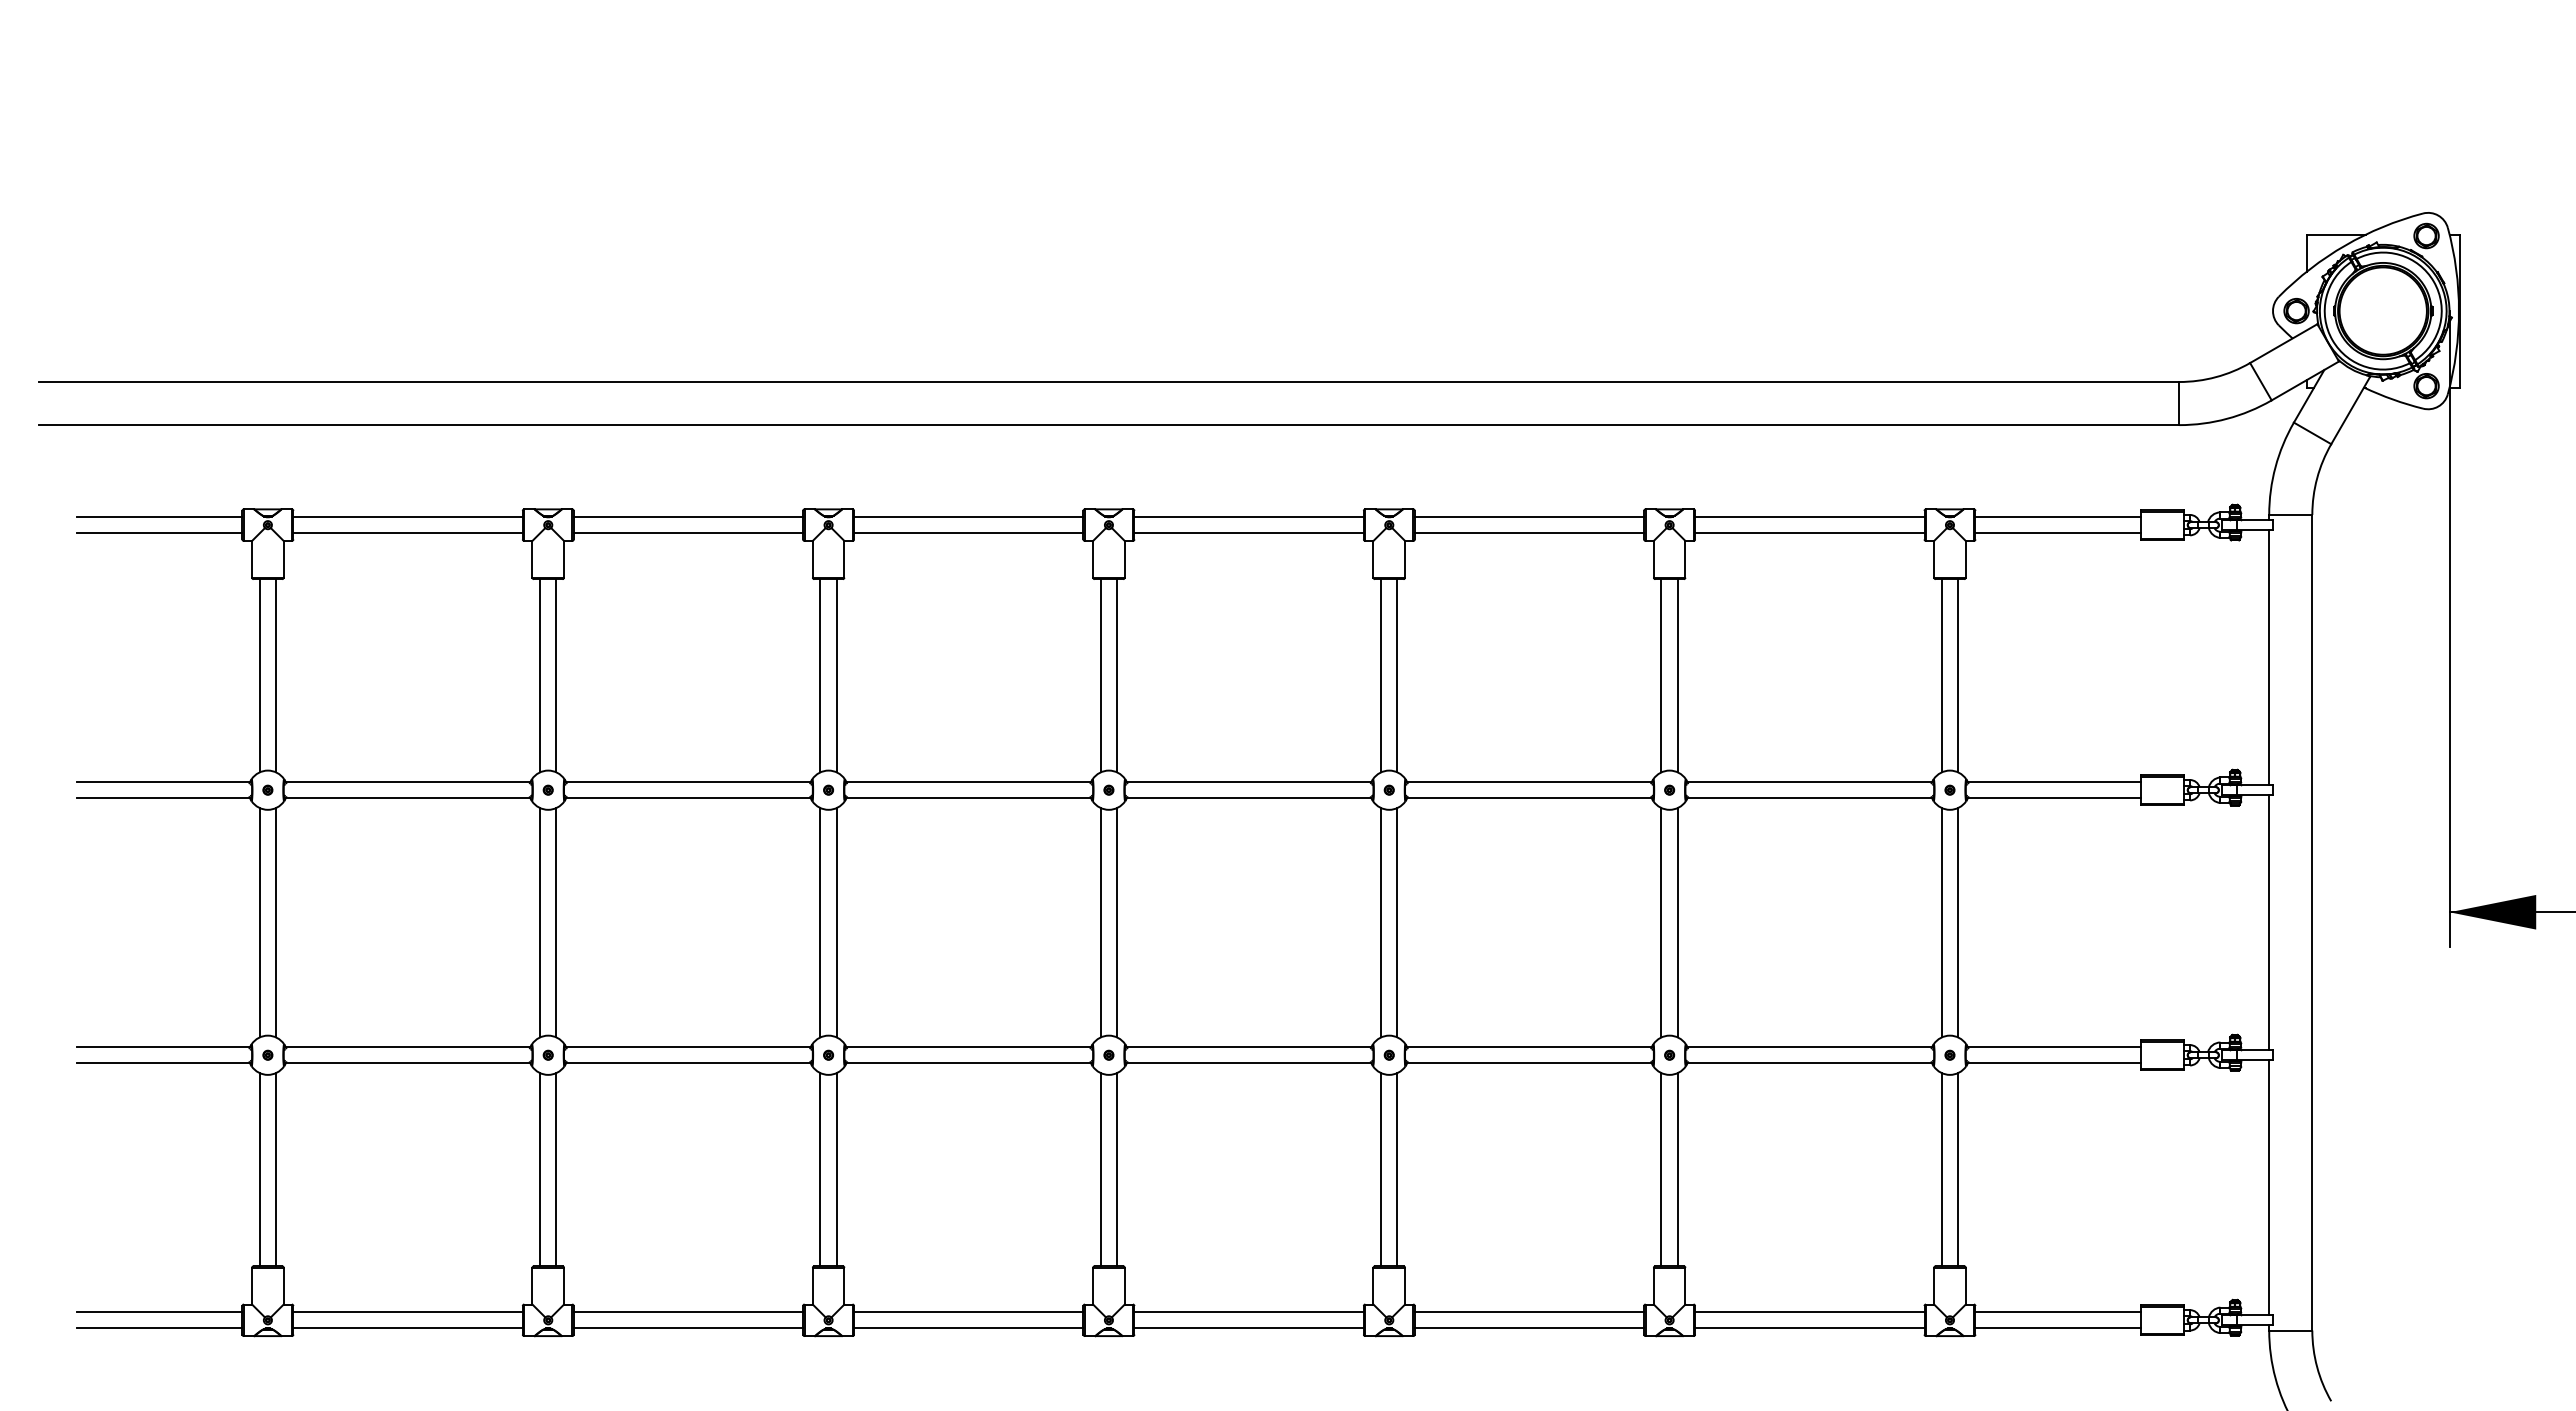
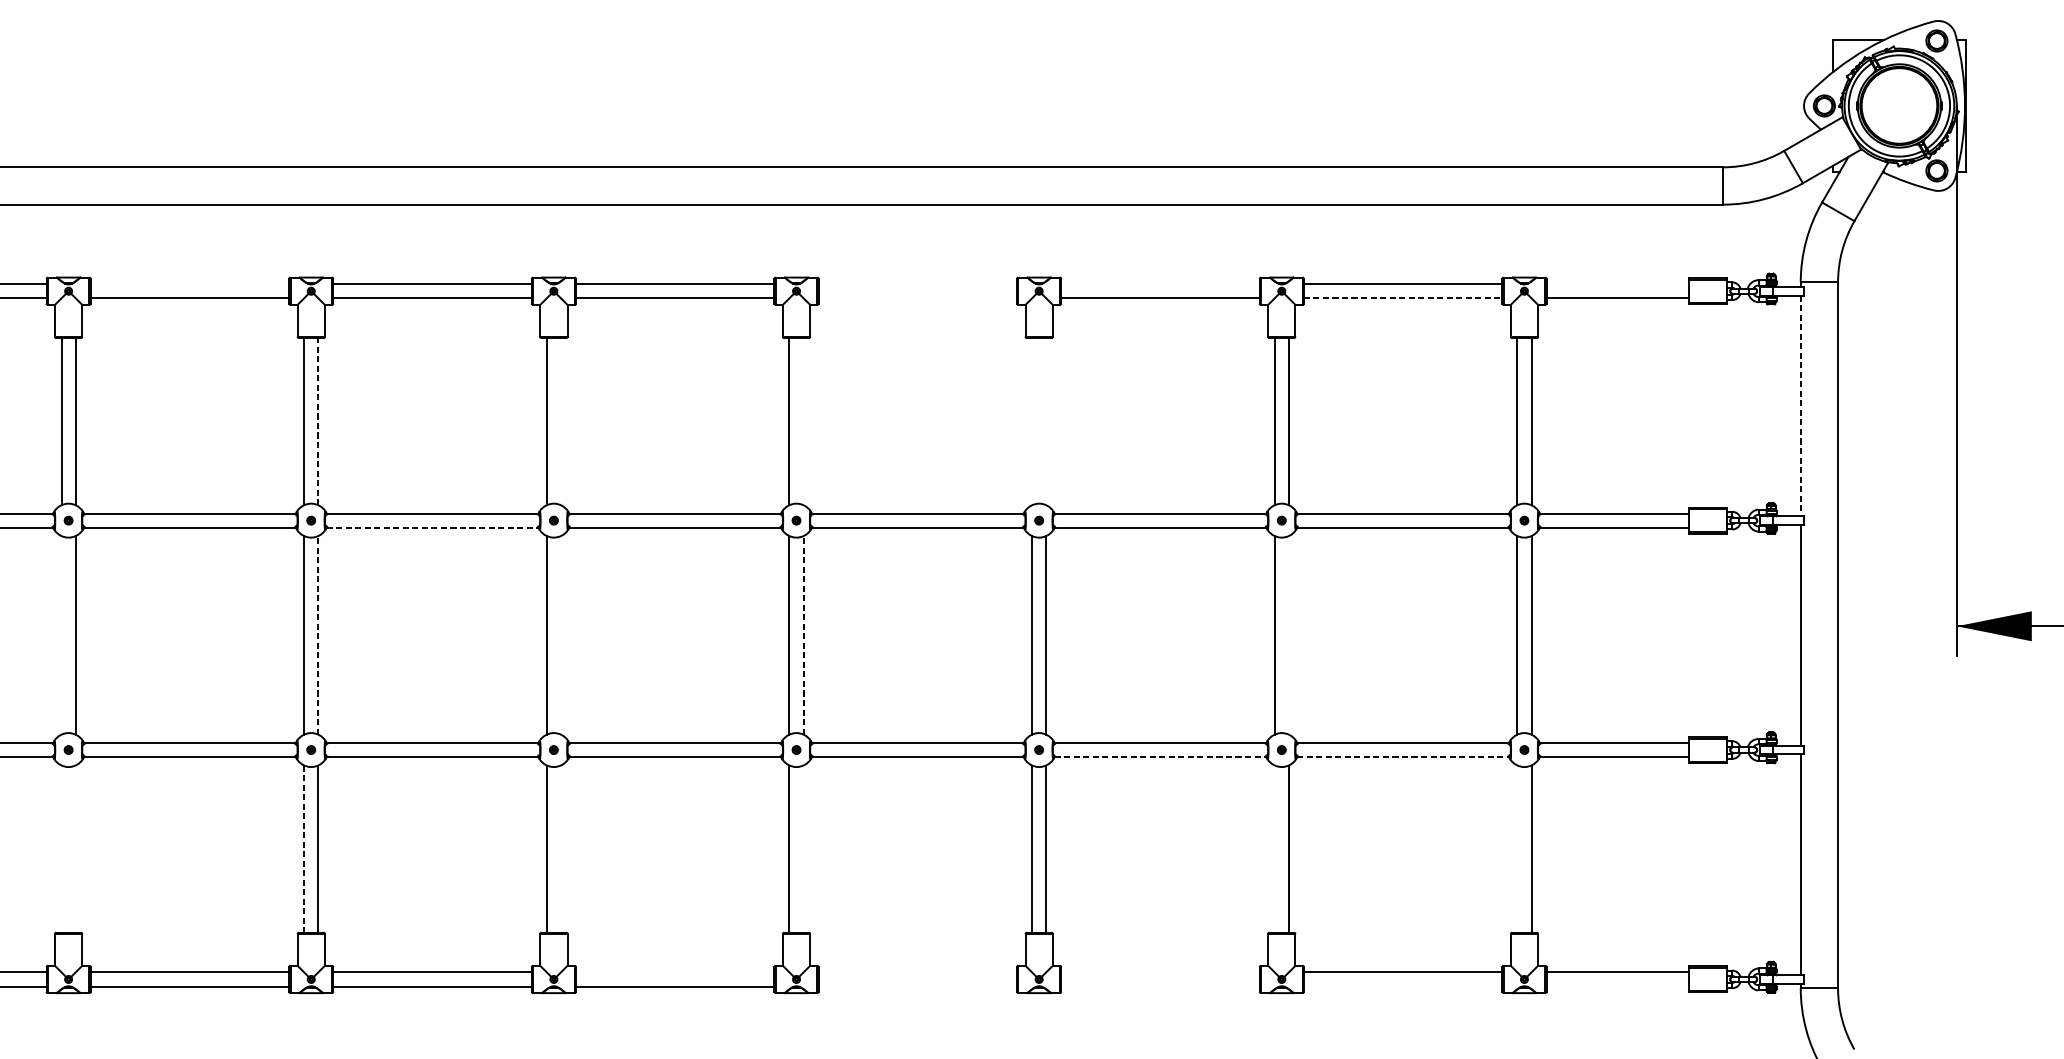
line: (407, 517) -> (189, 284), removed
line: (1248, 517) -> (917, 284), removed
line: (1529, 517) -> (1160, 284), removed
line: (2057, 517) -> (1617, 284), removed
line: (1248, 533) -> (917, 298), removed
line: (1809, 533) -> (1402, 298), solid -> dashed
line: (2269, 658) -> (1800, 406), solid -> dashed
line: (556, 675) -> (318, 421), solid -> dashed
line: (836, 675) -> (560, 421), removed
line: (1117, 675) -> (803, 421), removed
line: (1381, 675) -> (1032, 421), removed
line: (1397, 675) -> (1046, 421), removed
line: (688, 798) -> (432, 527), solid -> dashed
line: (259, 922) -> (61, 635), removed
line: (556, 922) -> (318, 635), solid -> dashed
line: (836, 922) -> (560, 635), removed
line: (1117, 922) -> (803, 635), solid -> dashed
line: (1677, 922) -> (1288, 635), removed
line: (1529, 1063) -> (1160, 757), solid -> dashed
line: (1810, 1063) -> (1403, 757), solid -> dashed
line: (259, 1169) -> (61, 848), removed
line: (276, 1169) -> (76, 848), removed
line: (540, 1169) -> (304, 848), solid -> dashed
line: (836, 1169) -> (560, 848), removed
line: (1117, 1169) -> (803, 848), removed
line: (1661, 1169) -> (1274, 848), removed
line: (1941, 1169) -> (1517, 848), removed
line: (968, 1312) -> (674, 972), removed
line: (1248, 1312) -> (917, 972), removed
line: (1529, 1312) -> (1160, 972), removed
line: (1248, 1328) -> (917, 986), removed
line: (1529, 1328) -> (1160, 986), removed
line: (1809, 1328) -> (1402, 986), removed
line: (2057, 1328) -> (1617, 986), removed

